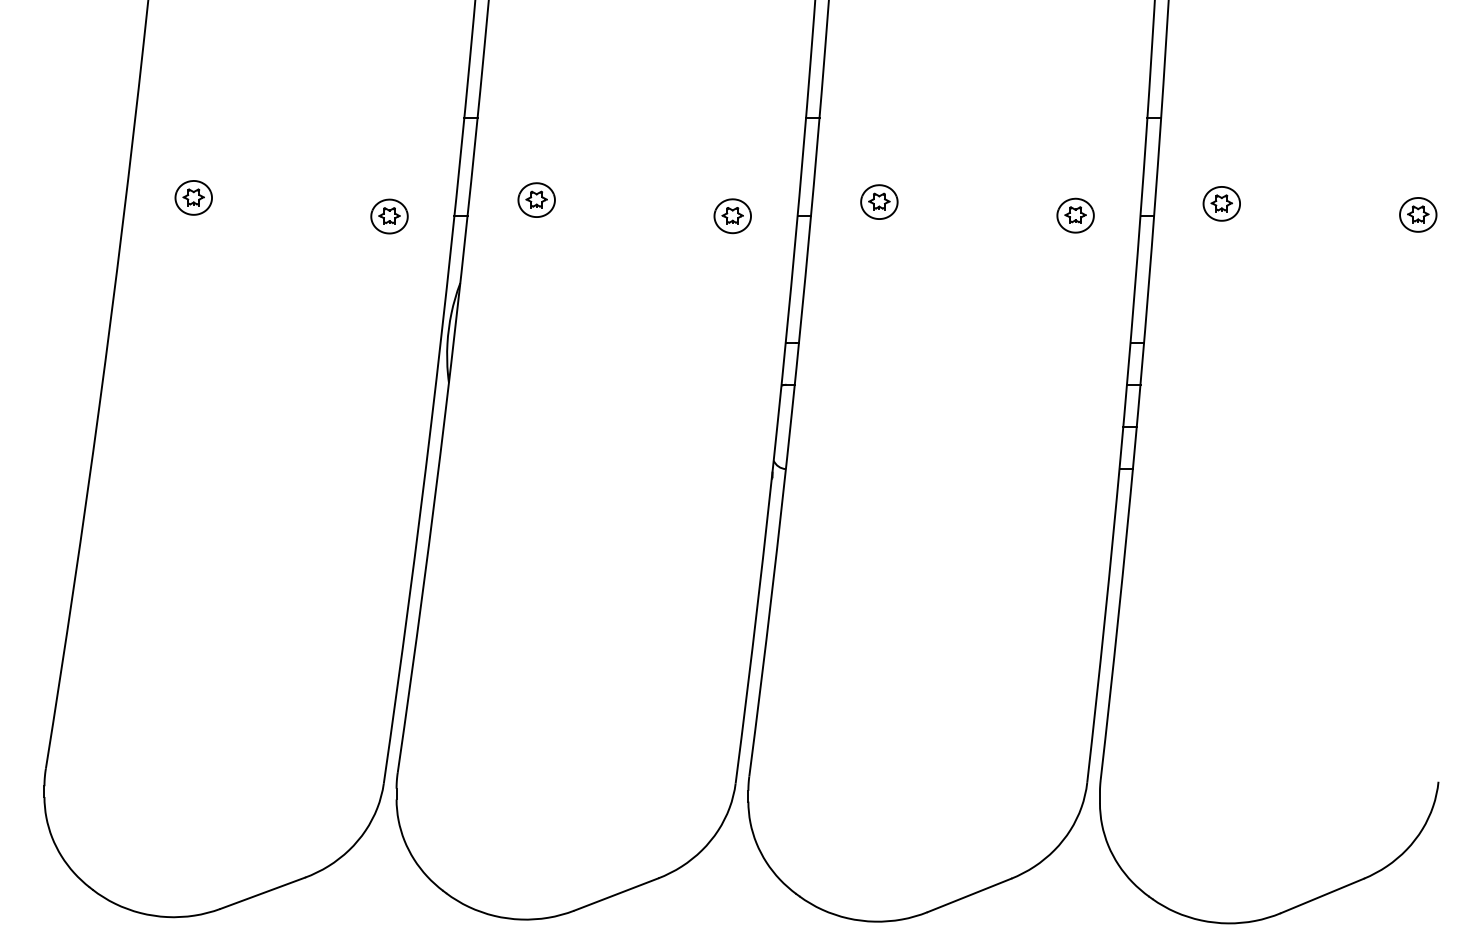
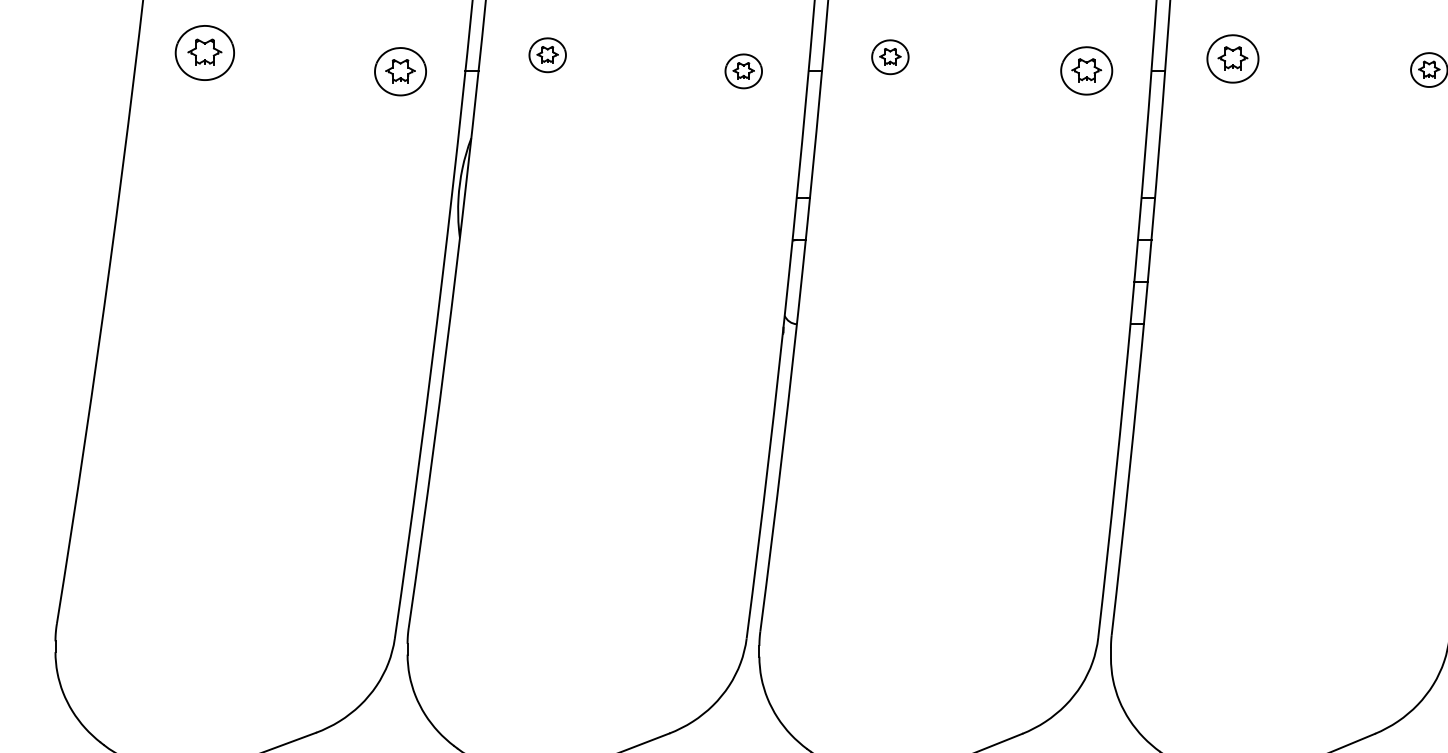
part: (193, 197) -> (204, 52), size x1.6
part: (1221, 203) -> (1232, 58), size x1.4
part: (1075, 215) -> (1086, 70), size x1.4
part: (389, 216) -> (400, 71), size x1.4

